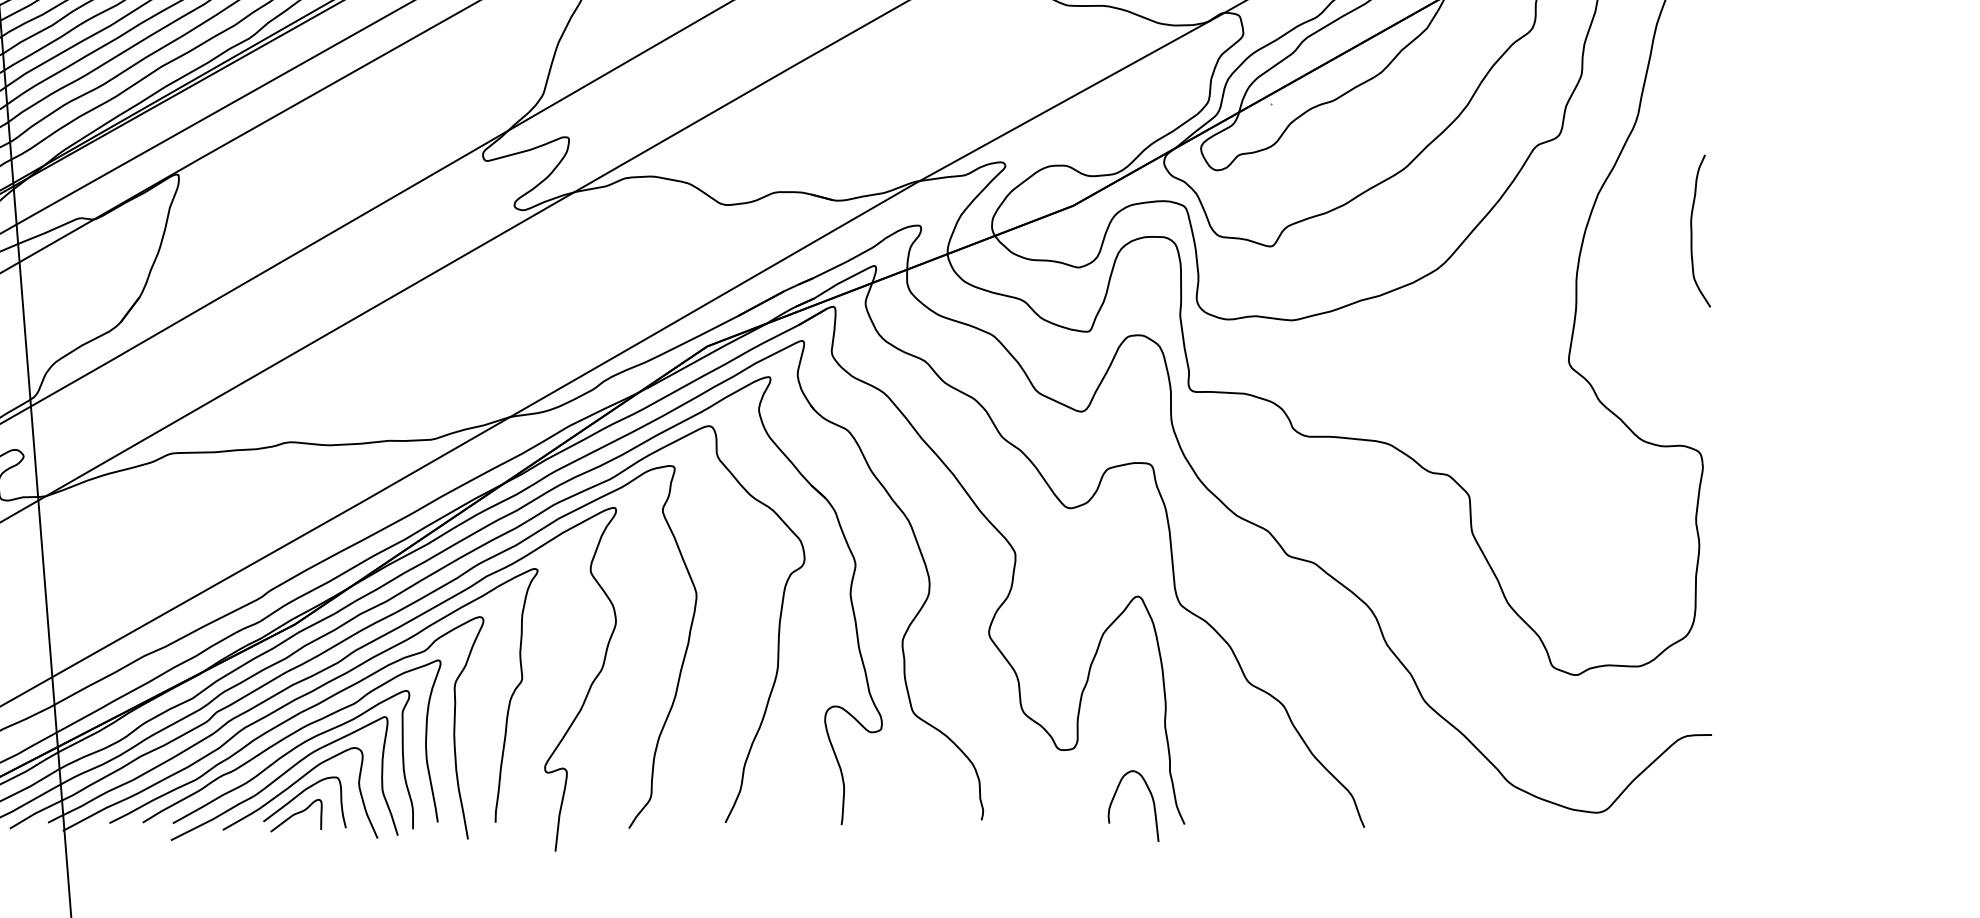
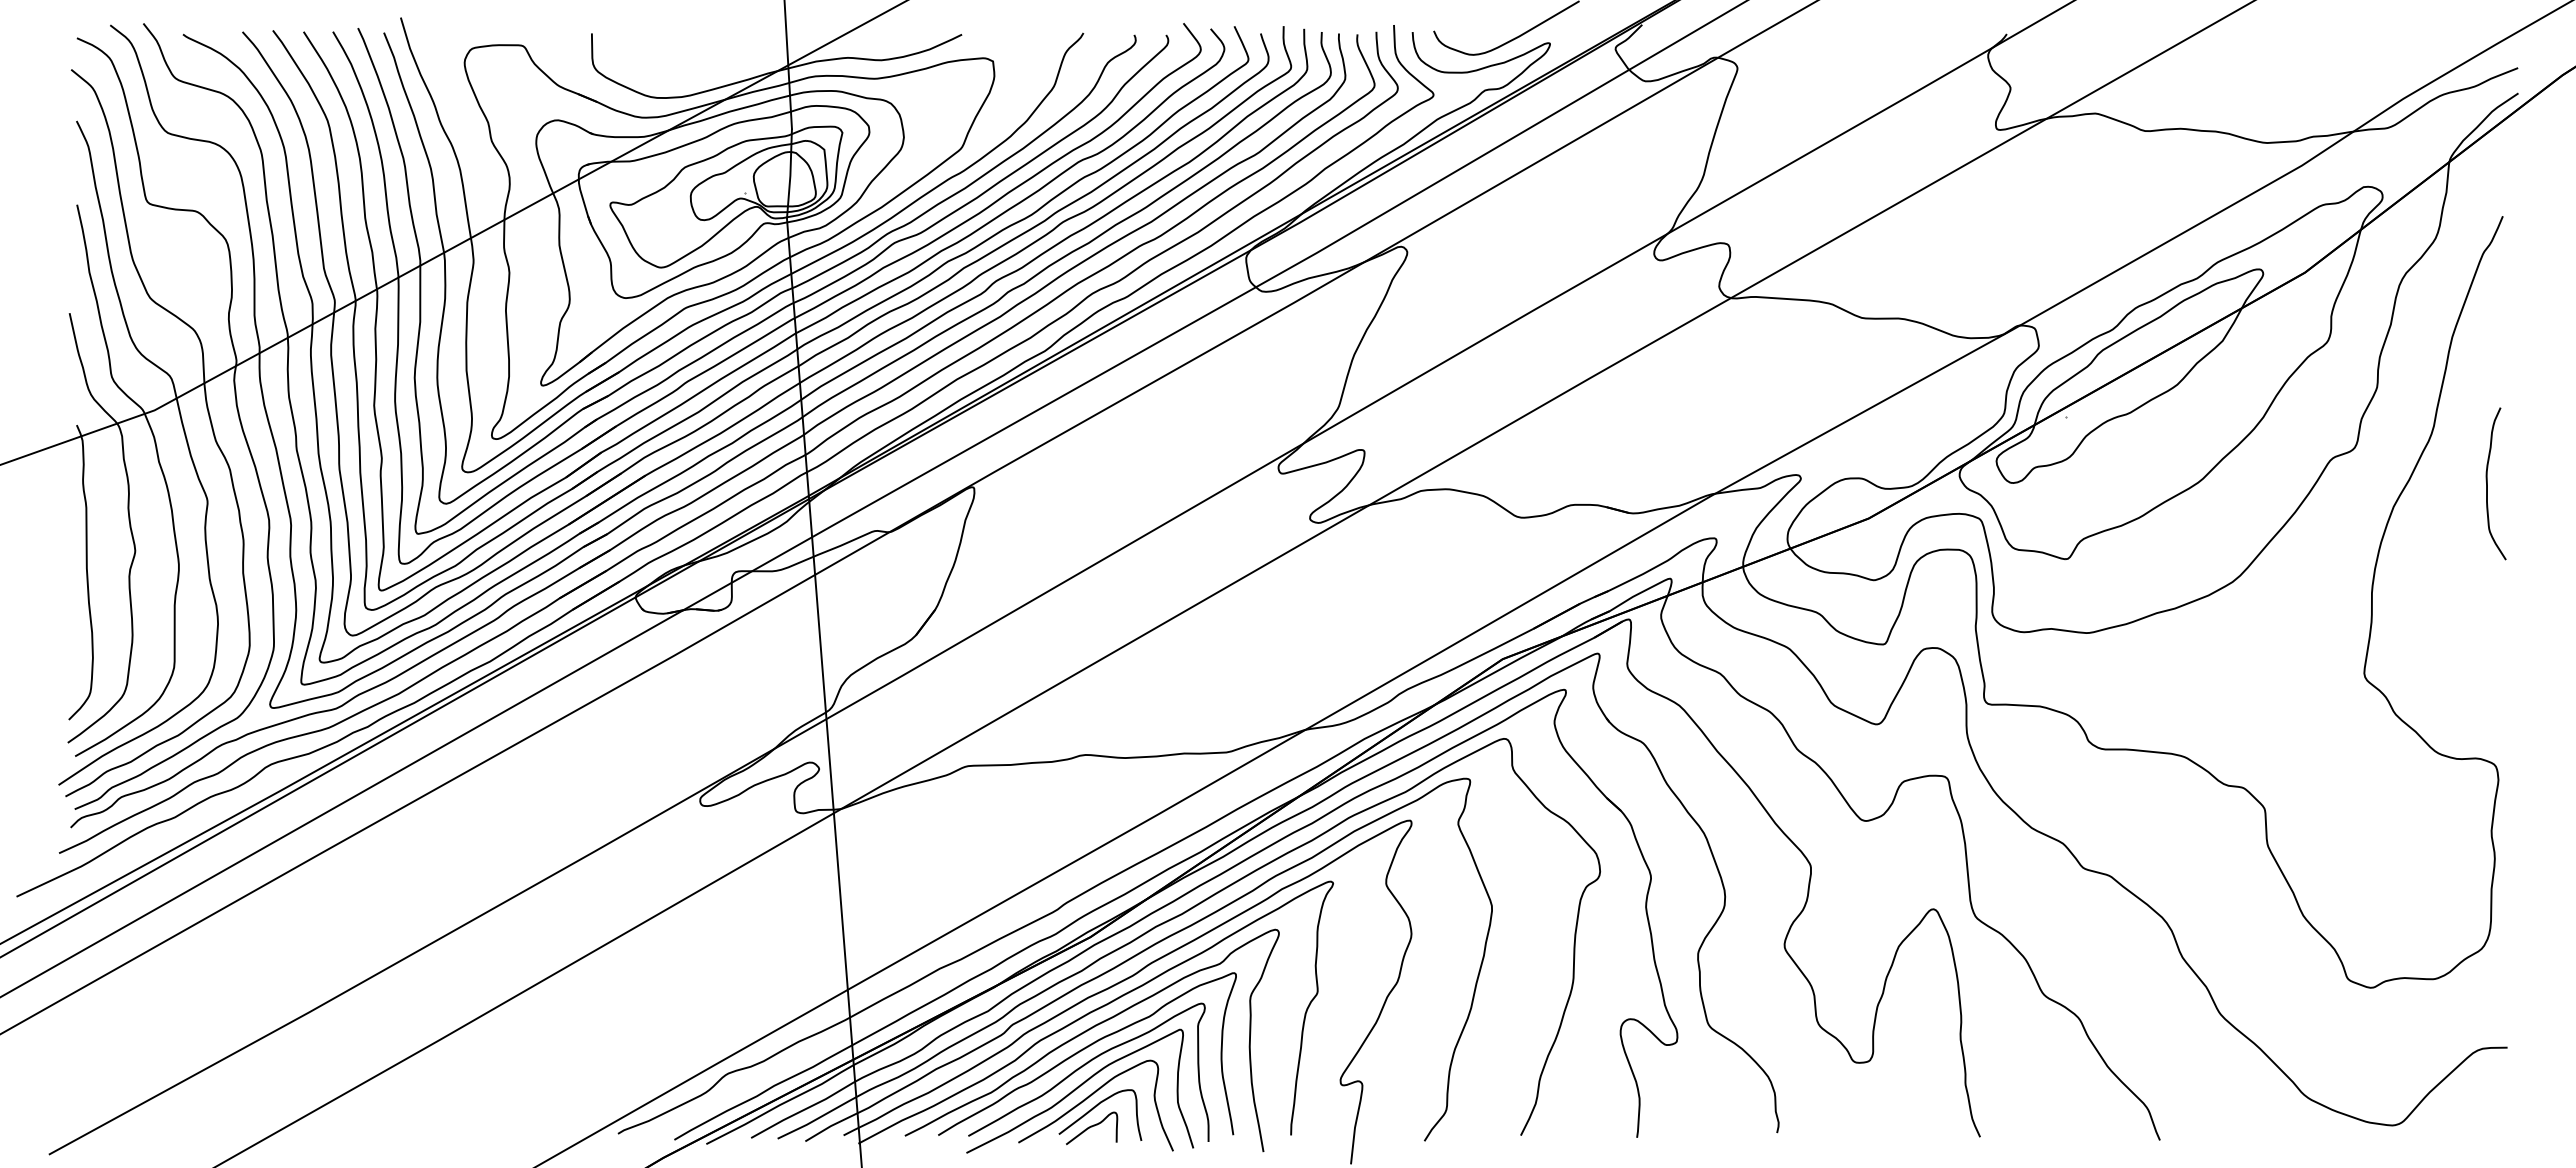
curve: (1692, 230) -> (2487, 483), moved
curve: (1114, 799) -> (1909, 1112), removed

